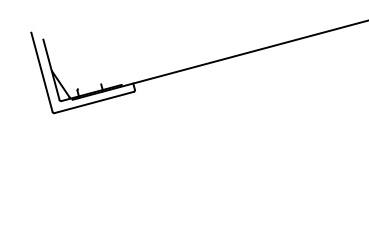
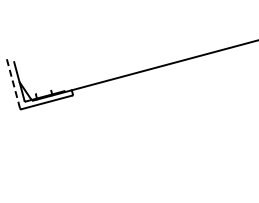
line: (42, 71) -> (13, 82), solid -> dashed

